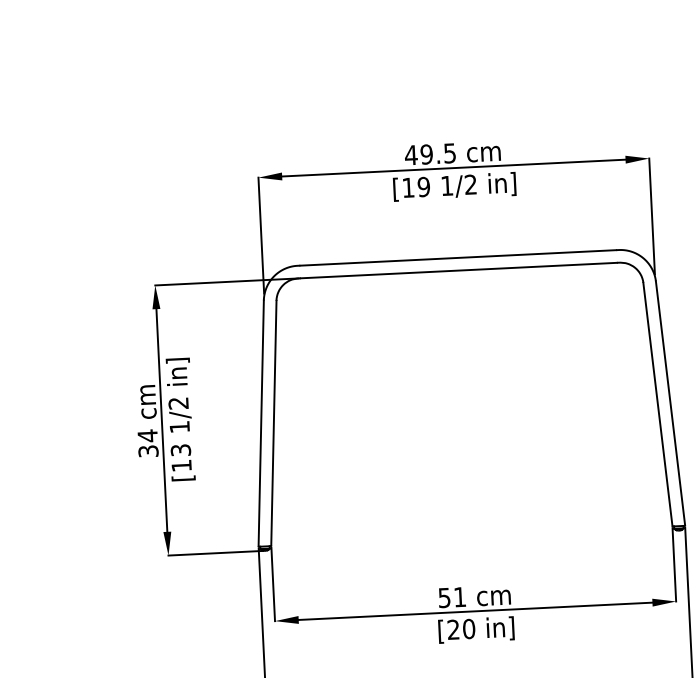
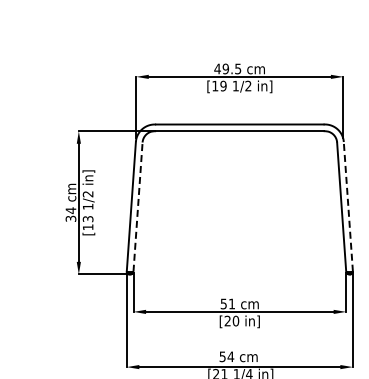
line: (670, 402) -> (348, 206), solid -> dashed
line: (274, 423) -> (138, 207), solid -> dashed

